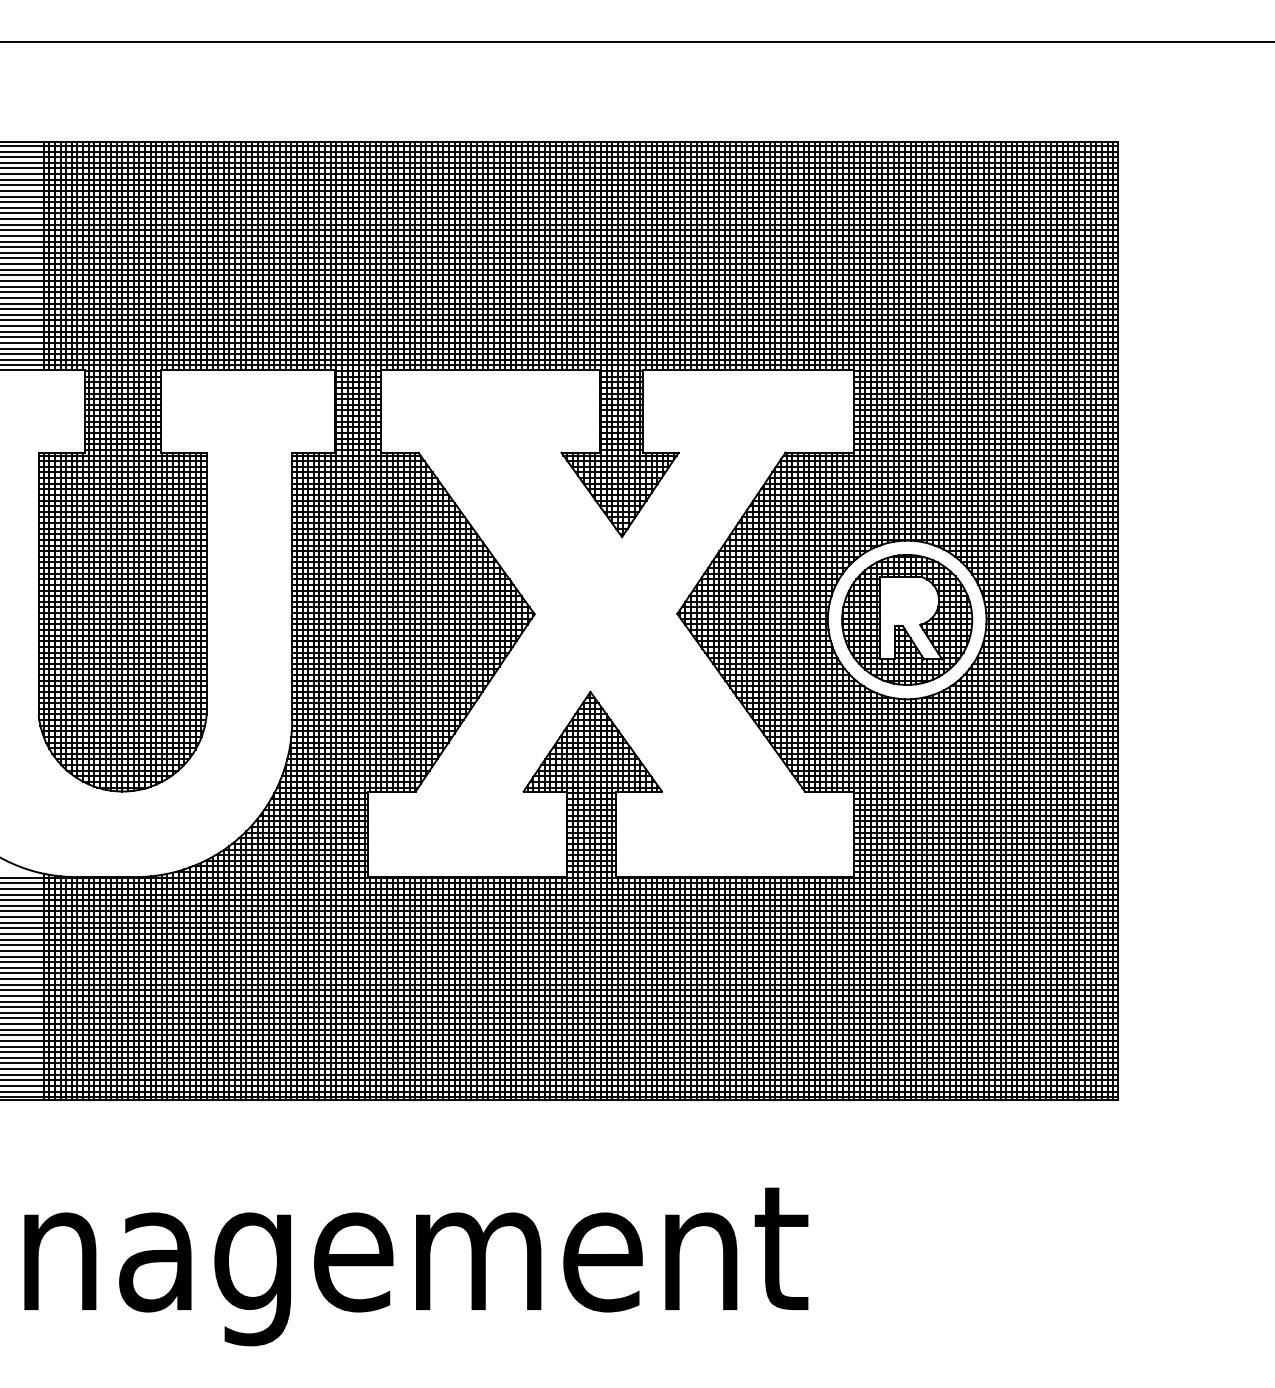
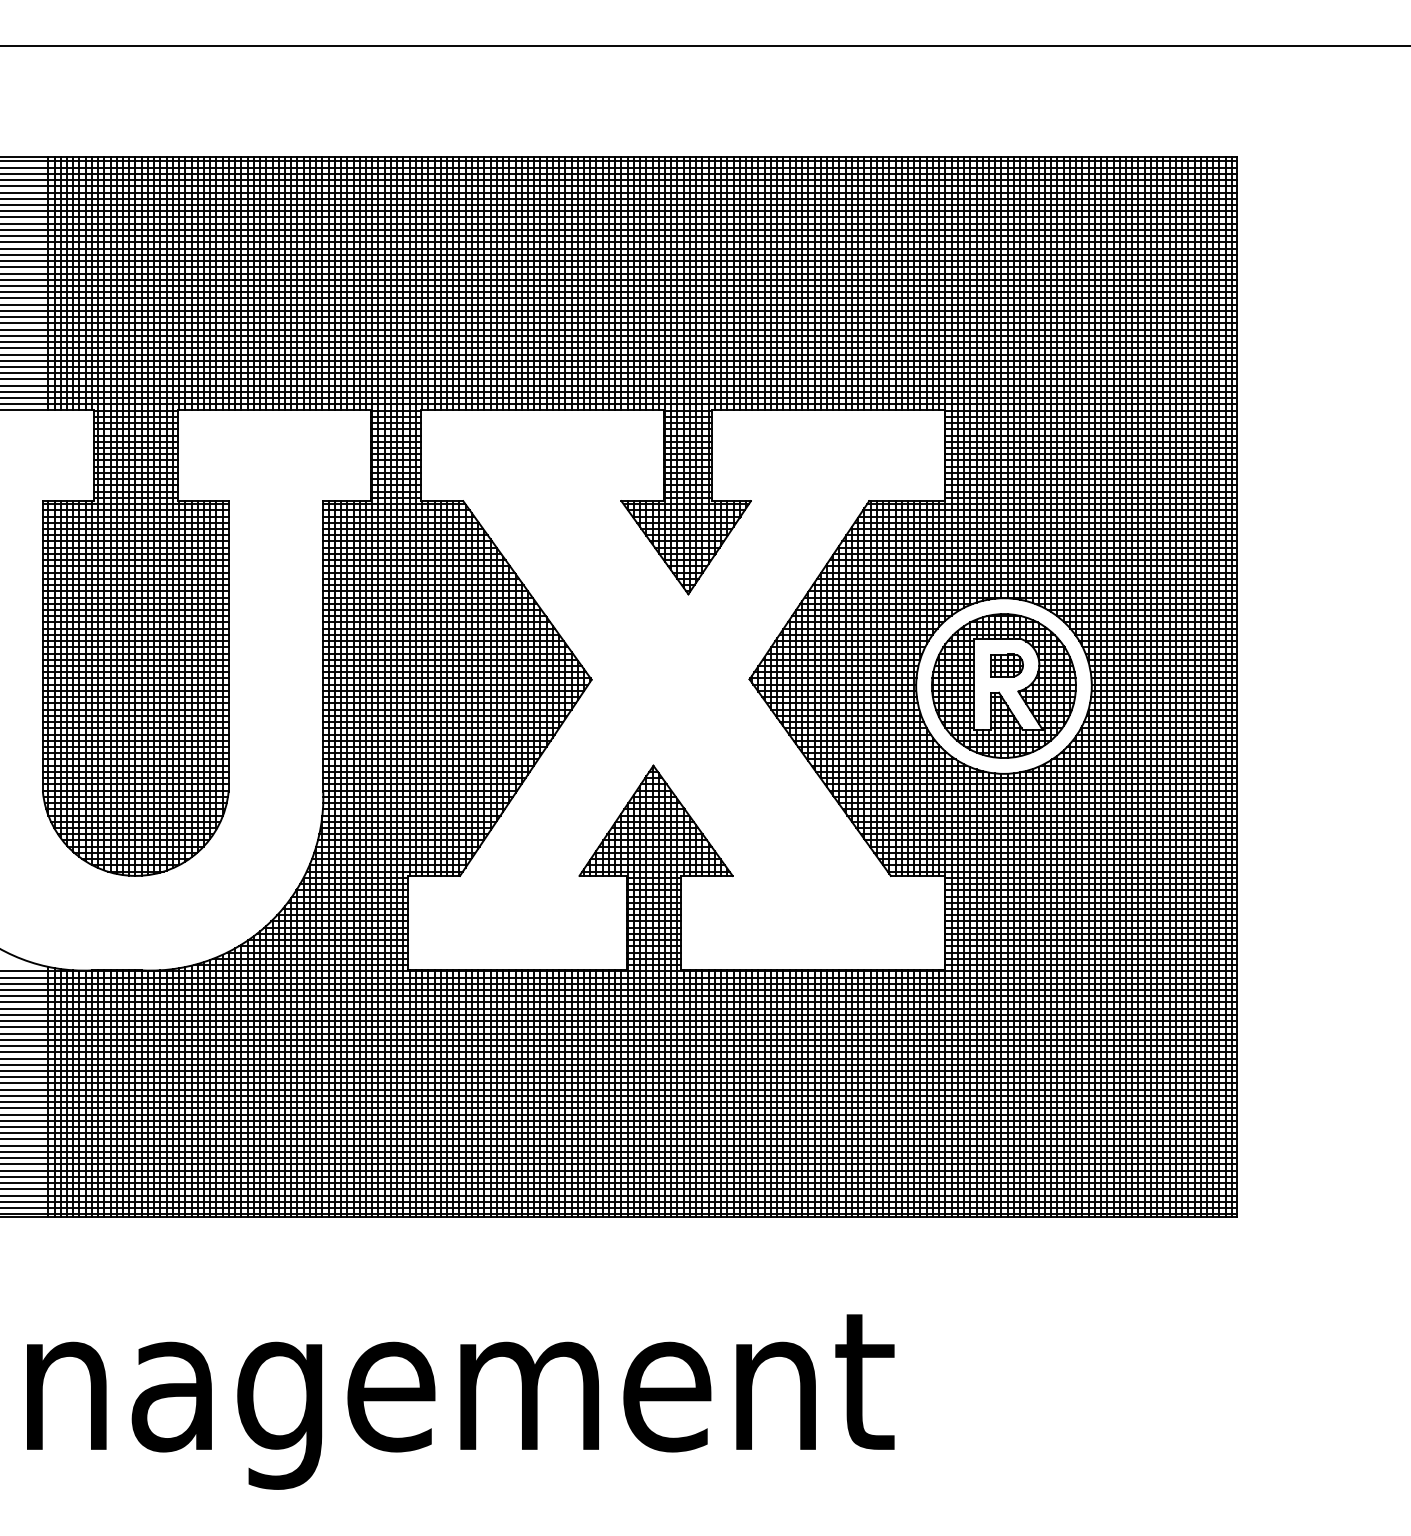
part: (909, 600) -> (1006, 664), added

